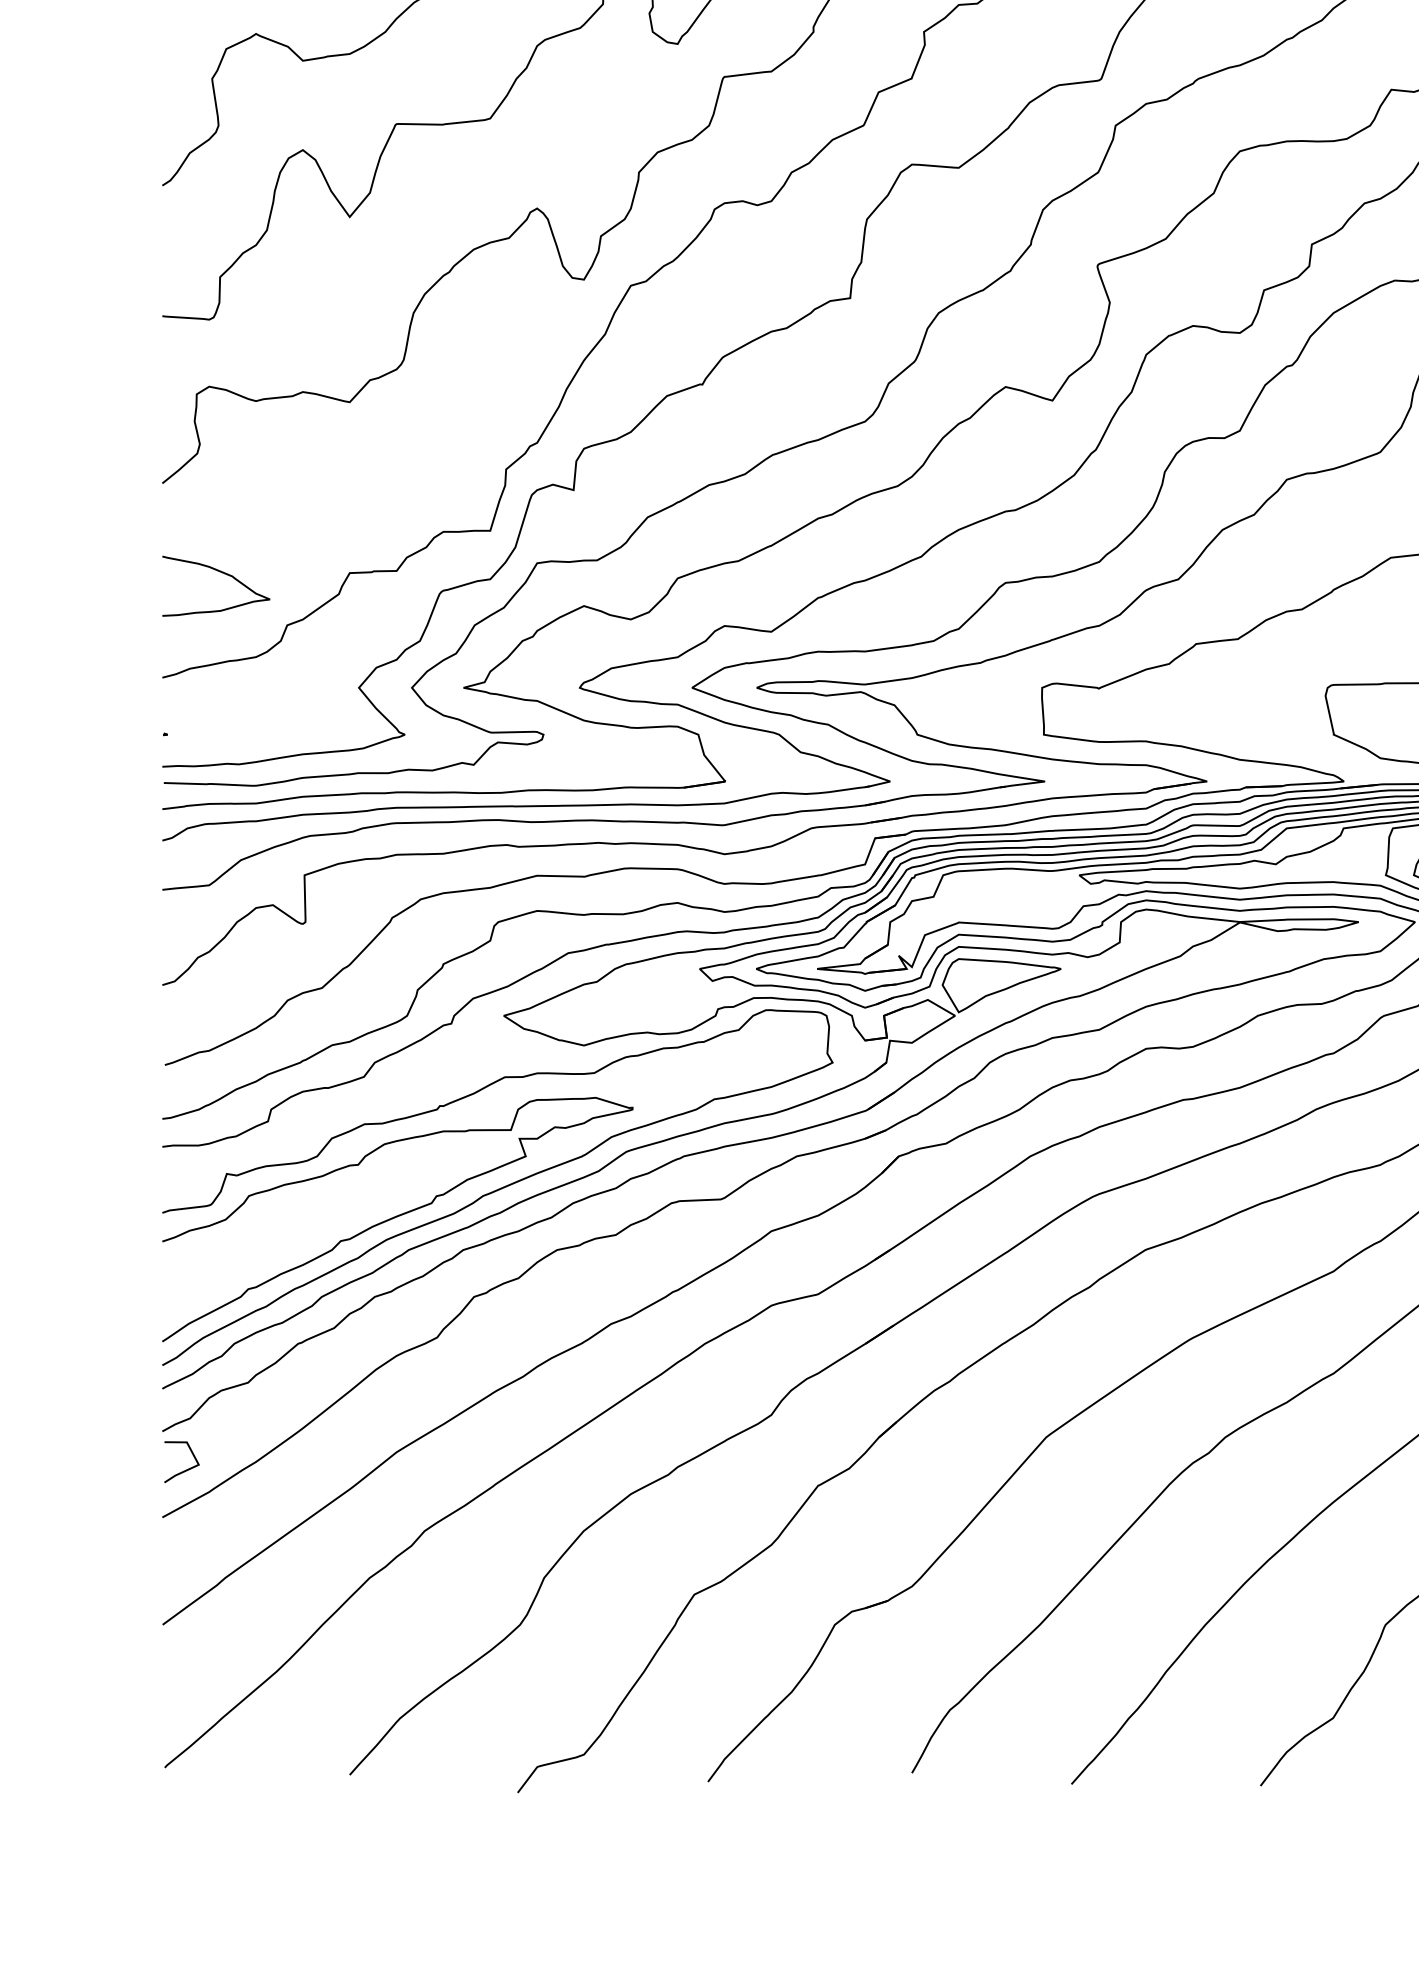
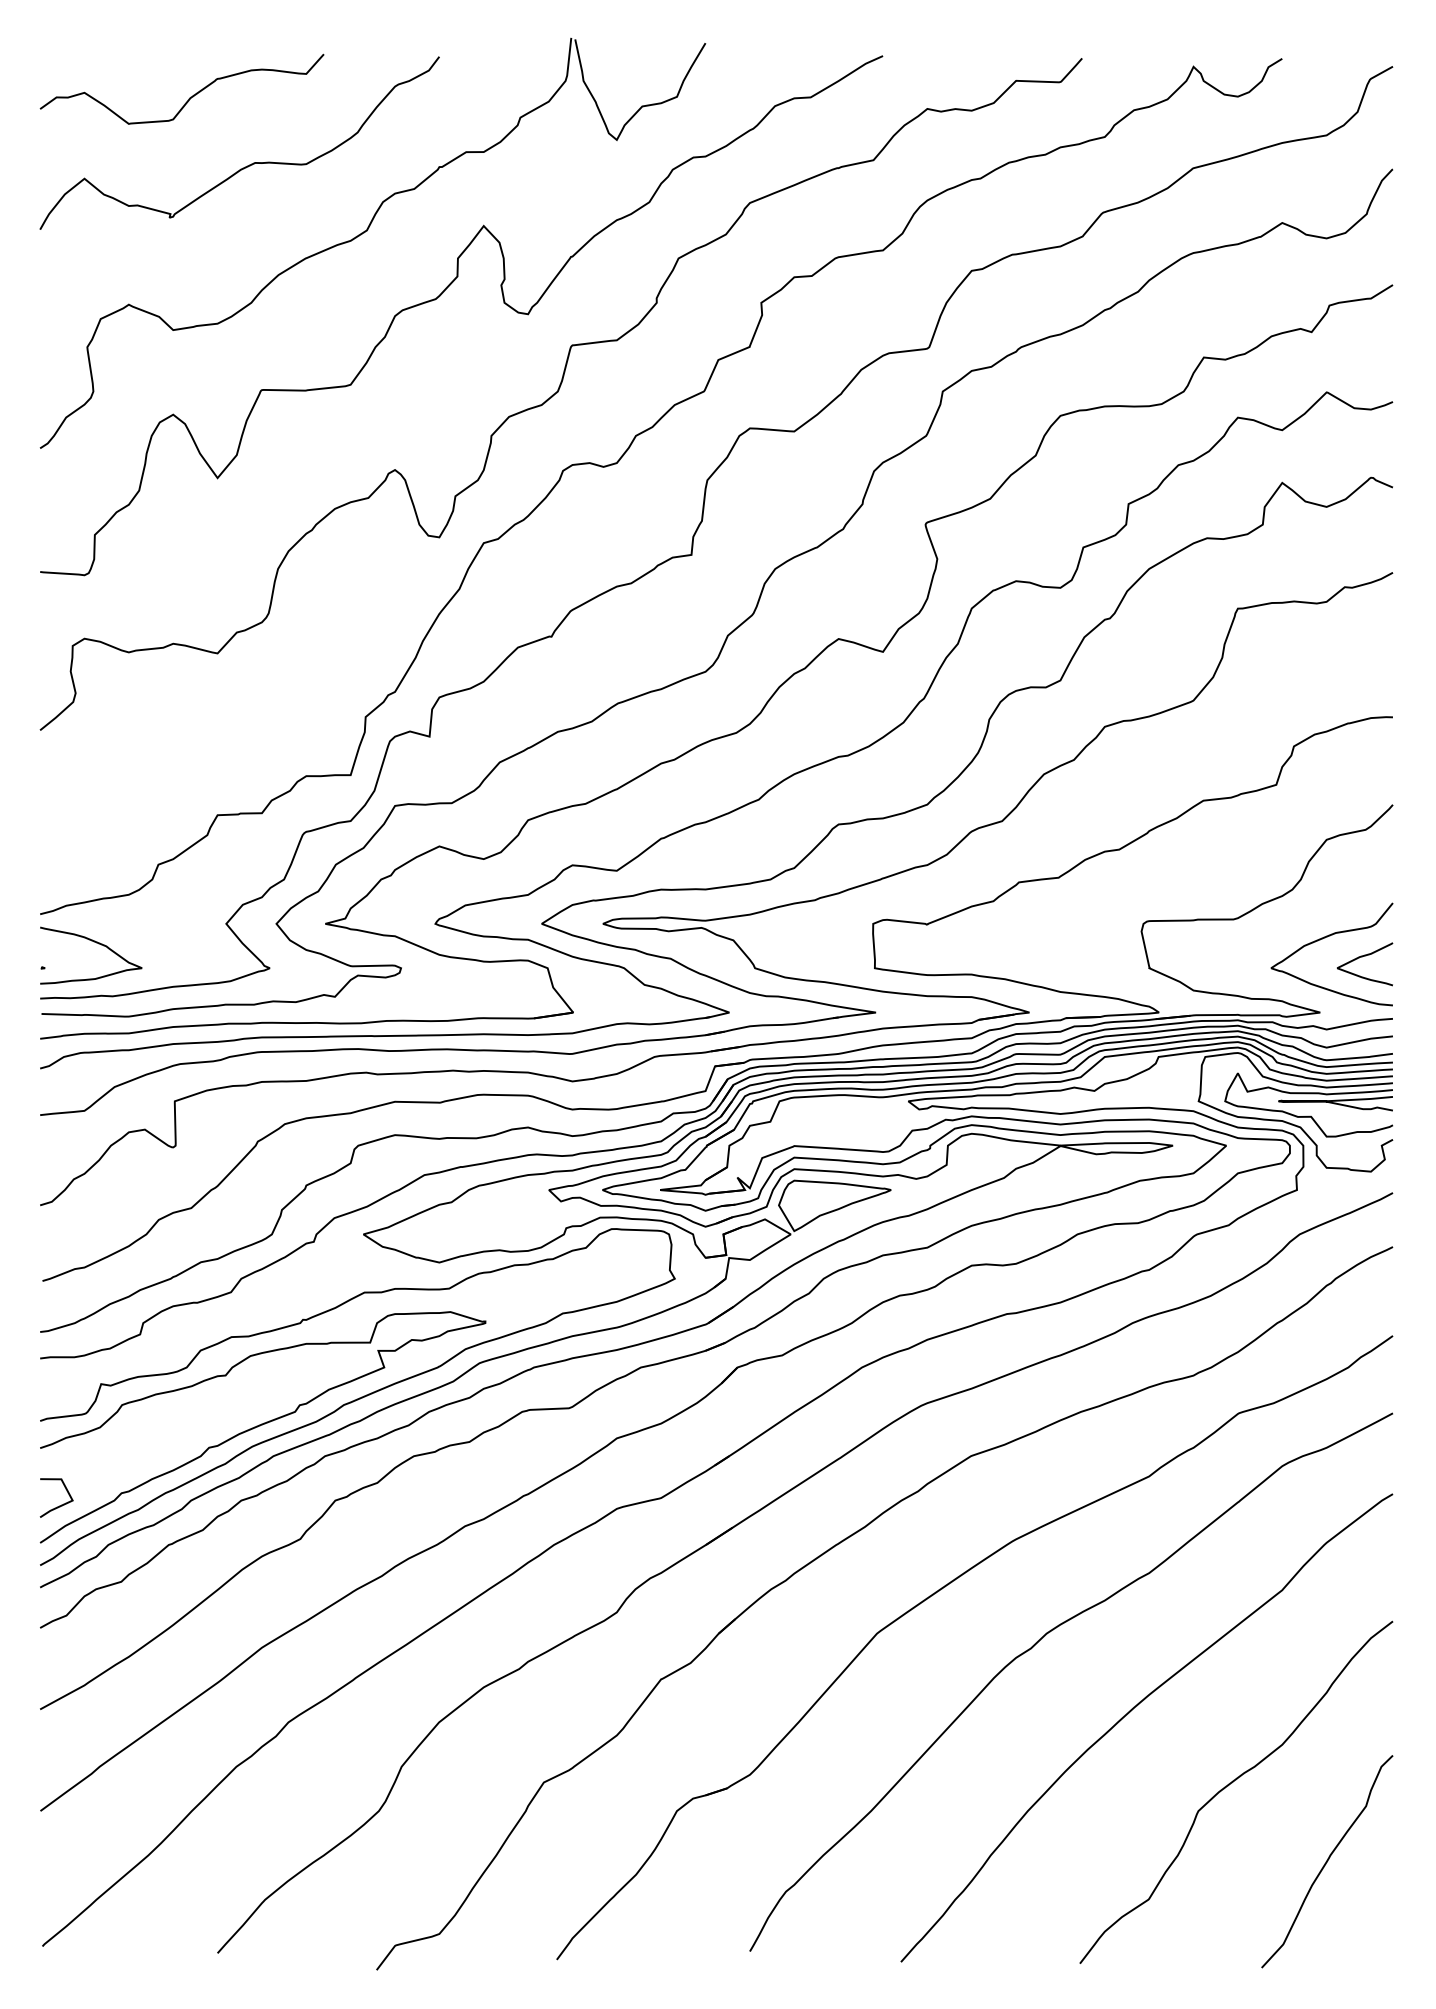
curve: (221, 573) -> (96, 943), moved
line: (184, 1470) -> (59, 1505), moved

